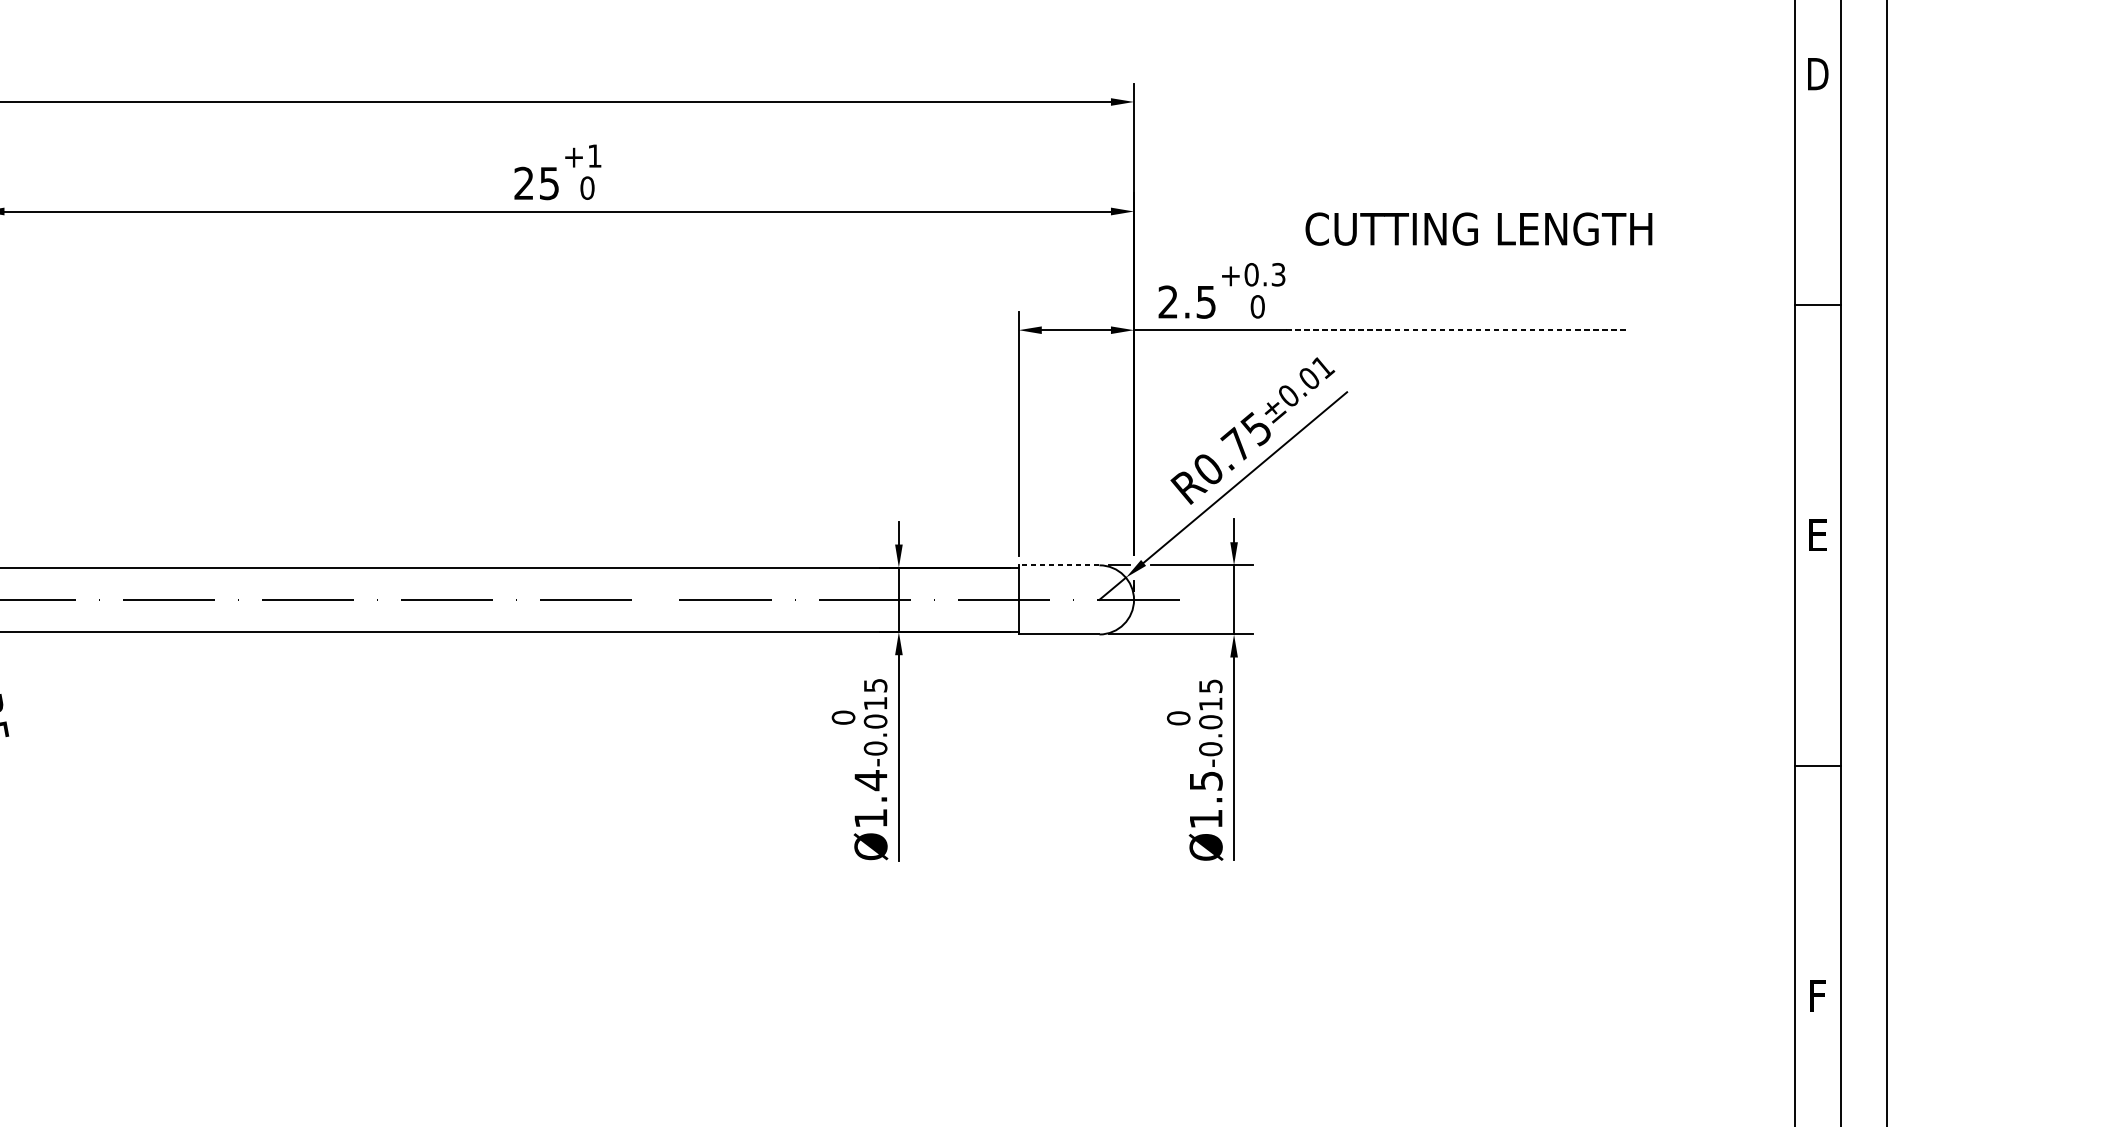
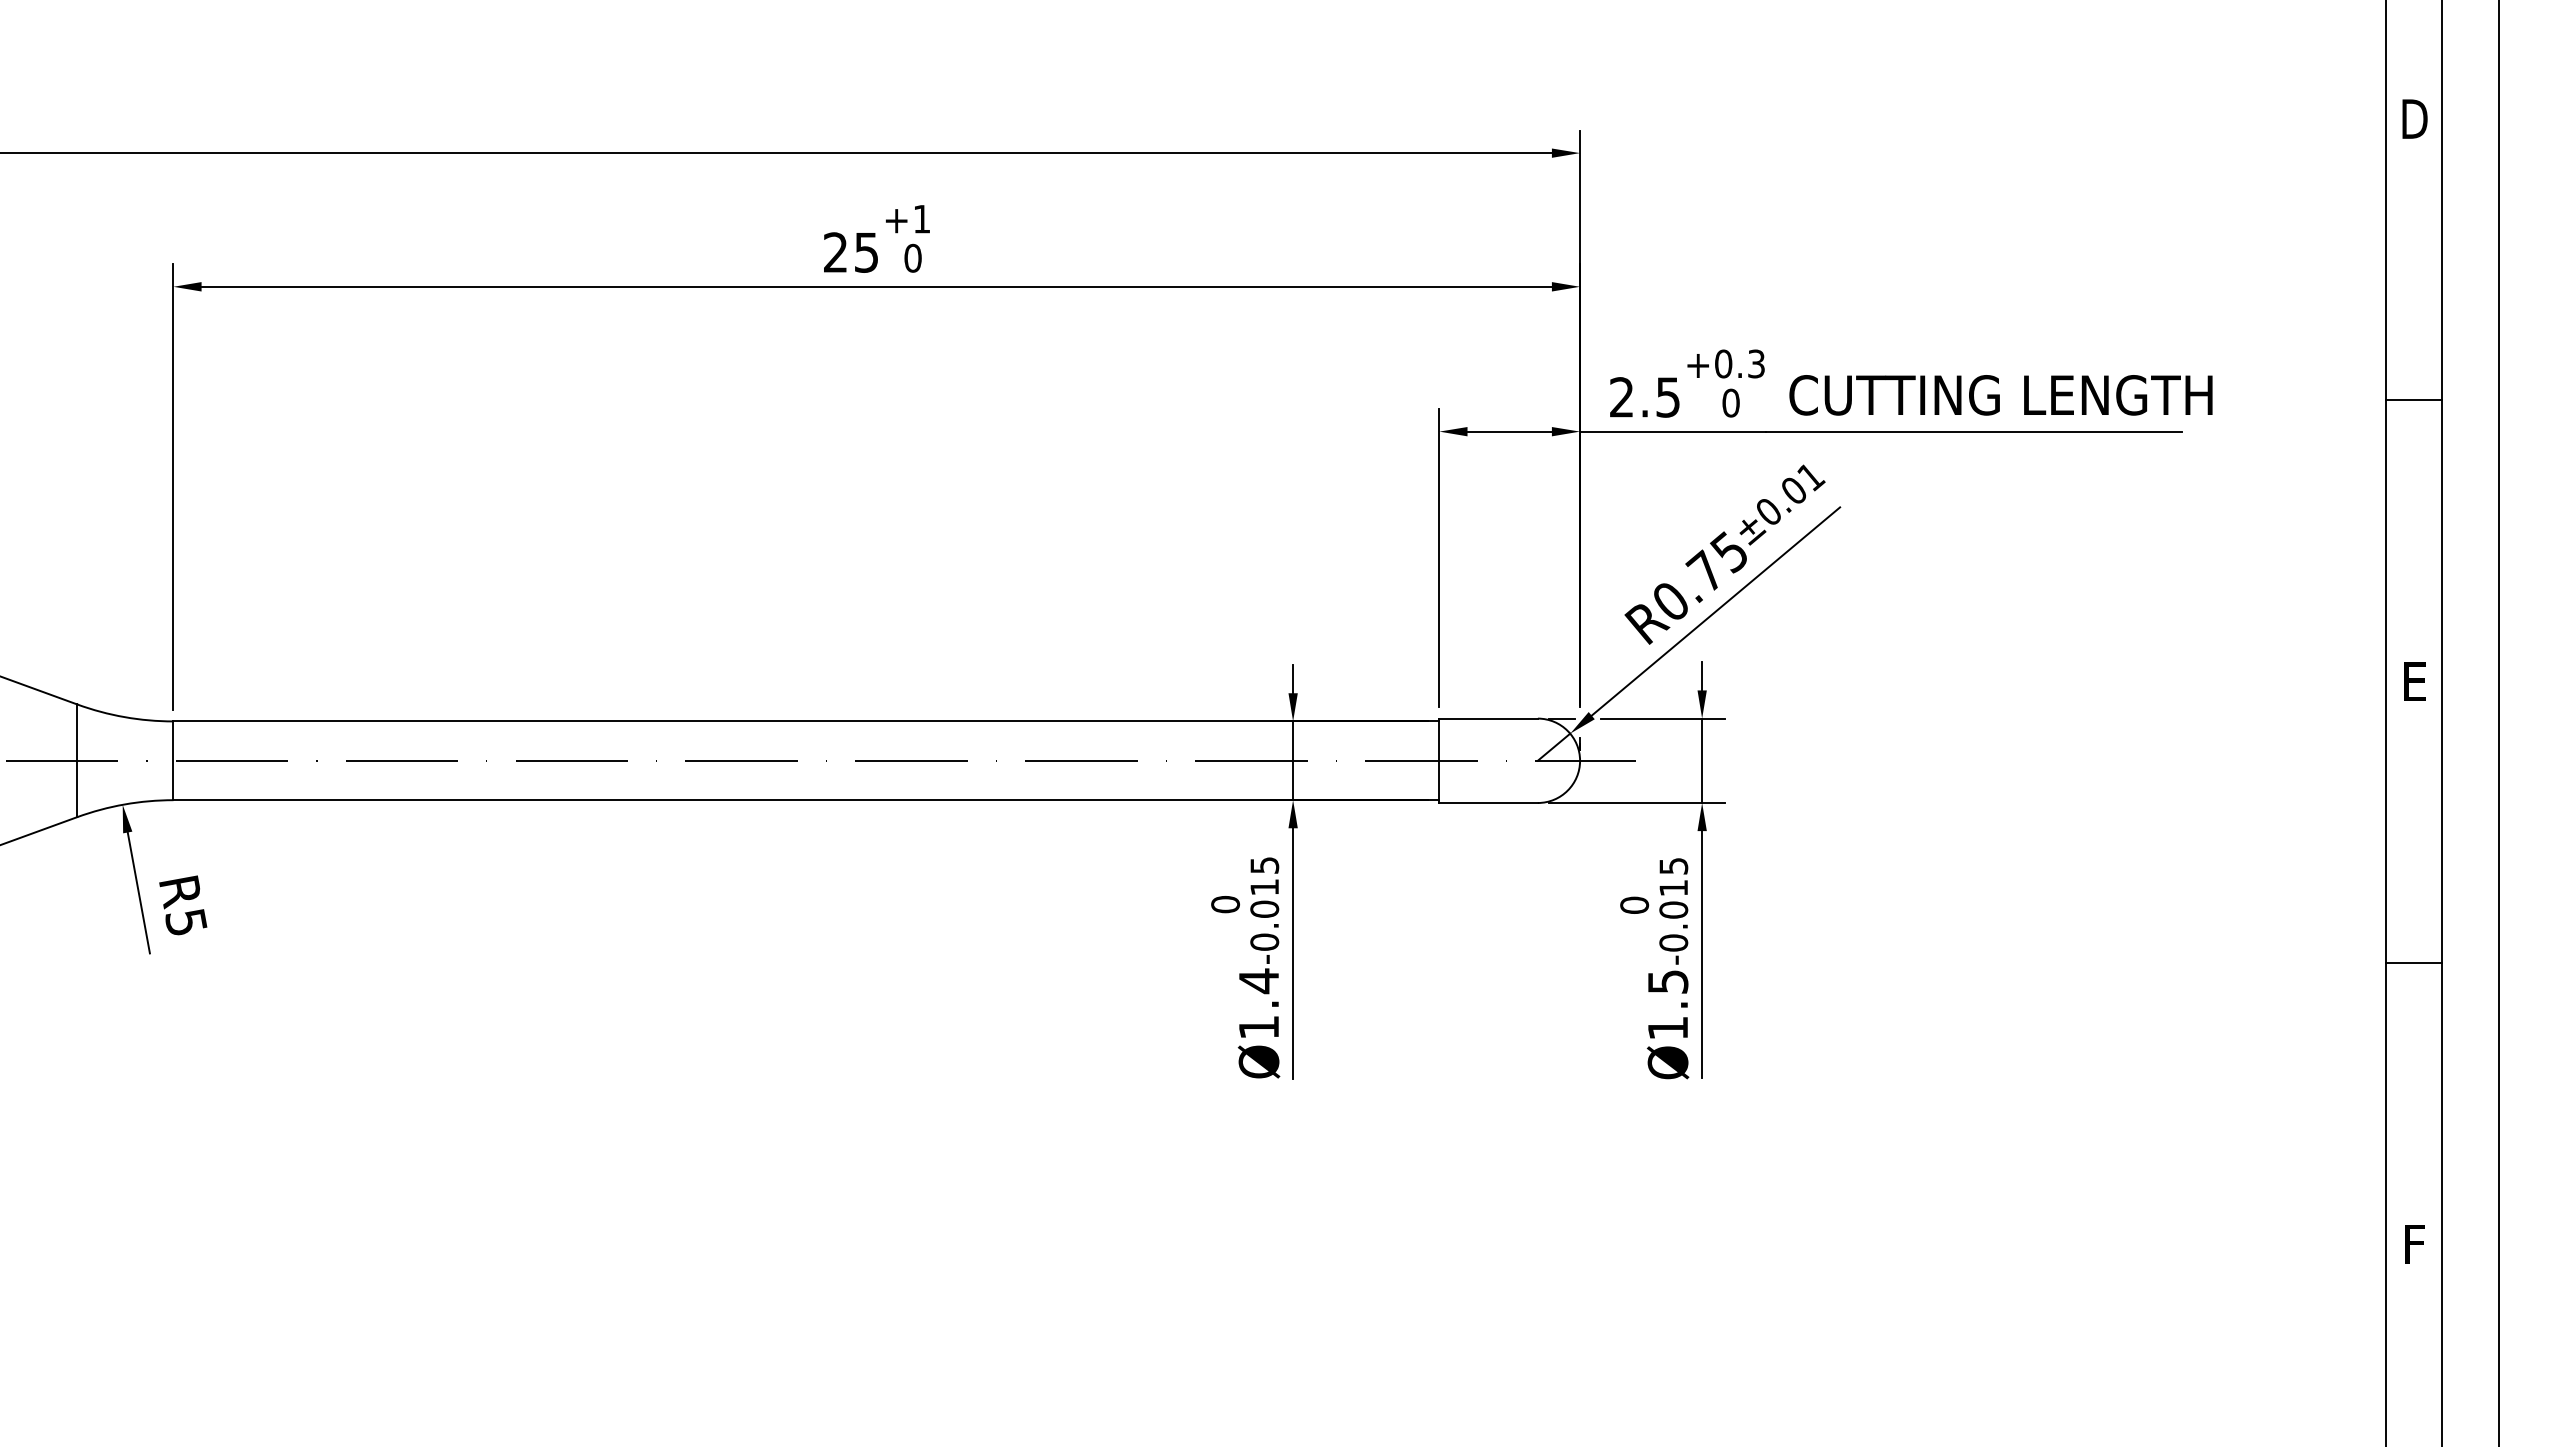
text: (1478, 229) -> (2000, 395), moved
line: (1457, 330) -> (1974, 431), dashed -> solid
line: (1058, 565) -> (1488, 718), dashed -> solid

